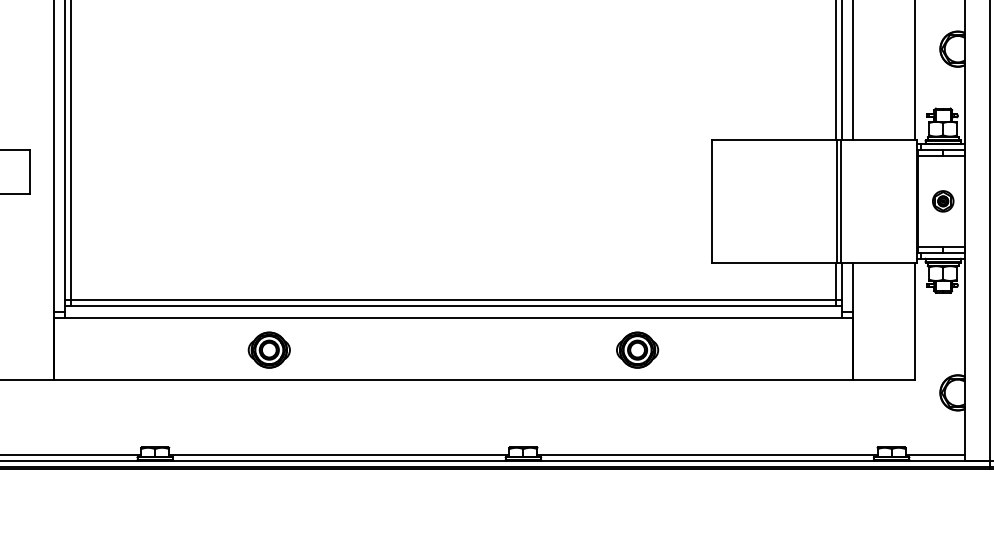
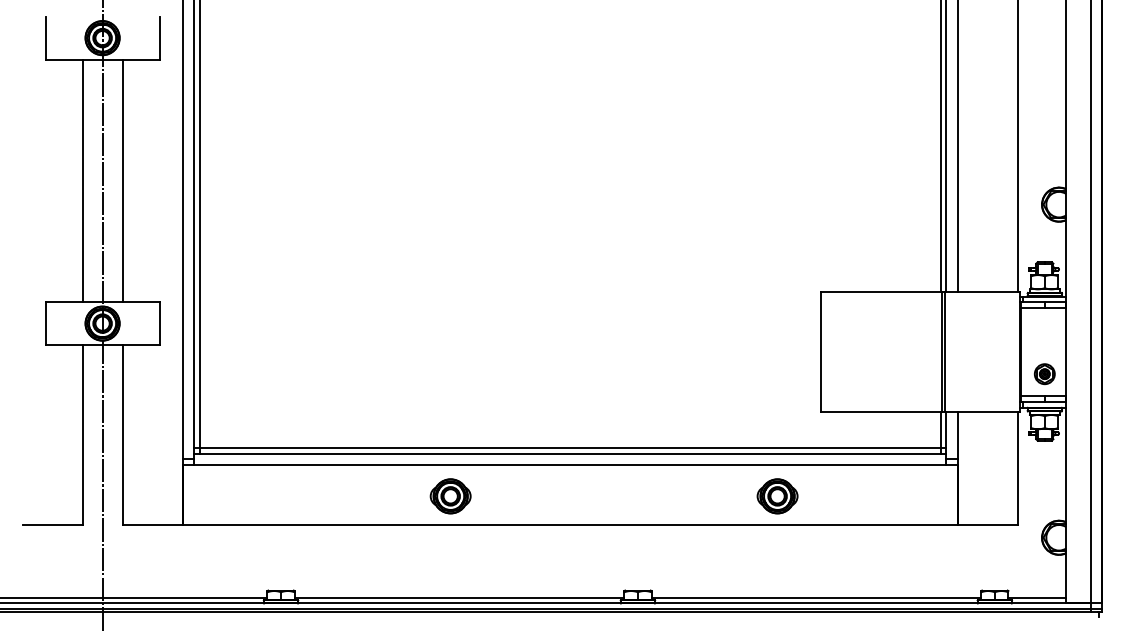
part: (942, 201) -> (1044, 374), moved
part: (269, 350) -> (450, 496), moved
part: (637, 350) -> (777, 496), moved

